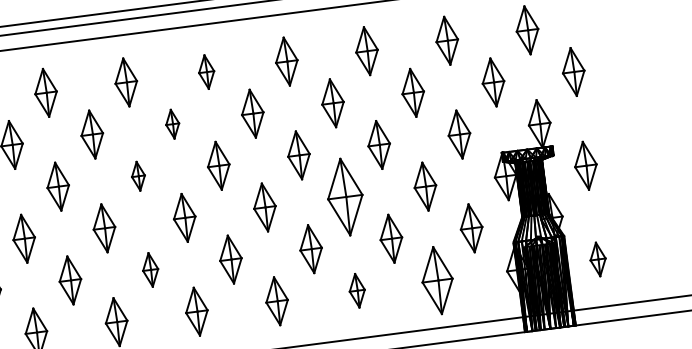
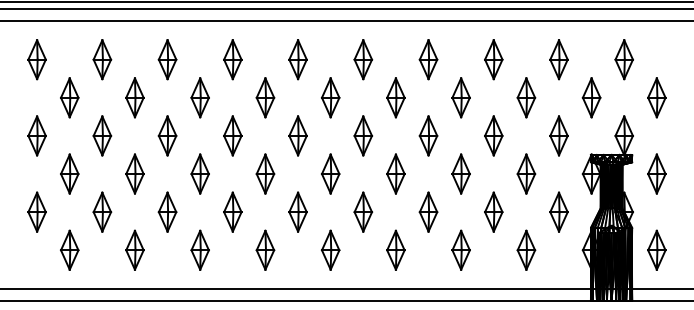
part: (206, 71) -> (363, 59), size x1.43
part: (172, 123) -> (330, 97), size x1.67
part: (137, 175) -> (297, 135), size x1.67
part: (344, 196) -> (460, 173), size x0.62
part: (597, 258) -> (656, 249), size x1.43
part: (149, 269) -> (297, 211), size x1.43
part: (437, 279) -> (526, 249), size x0.71
part: (356, 289) -> (460, 249), size x1.43

